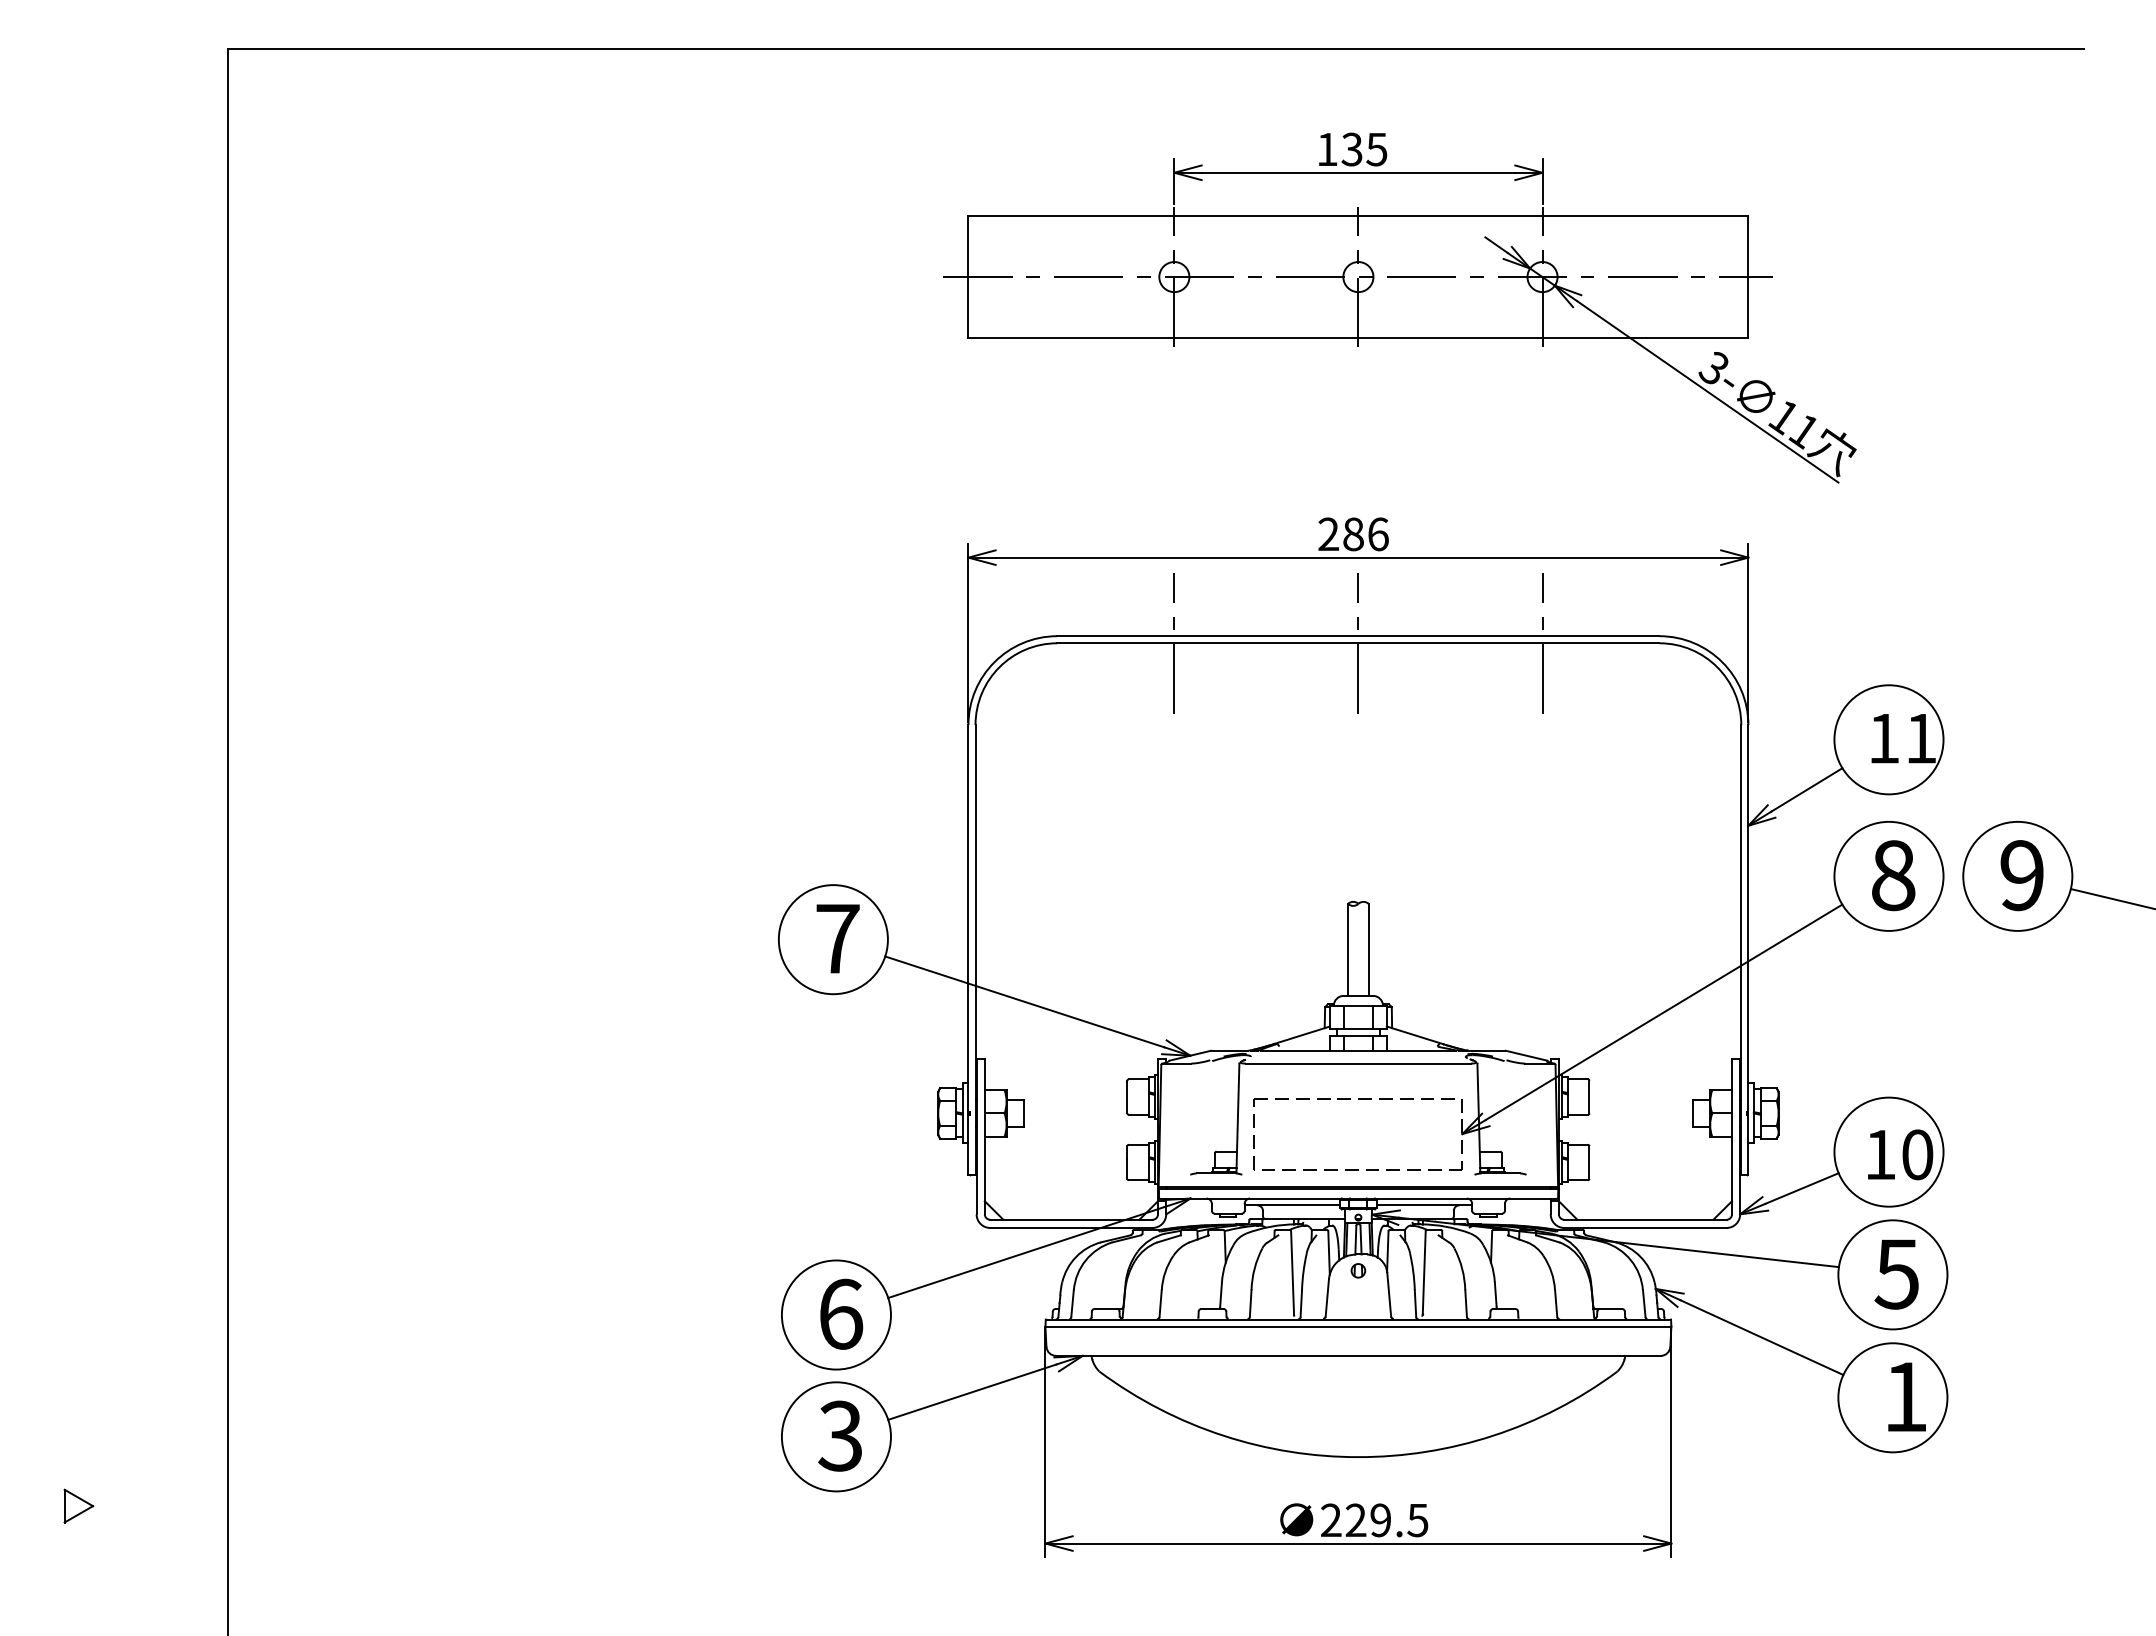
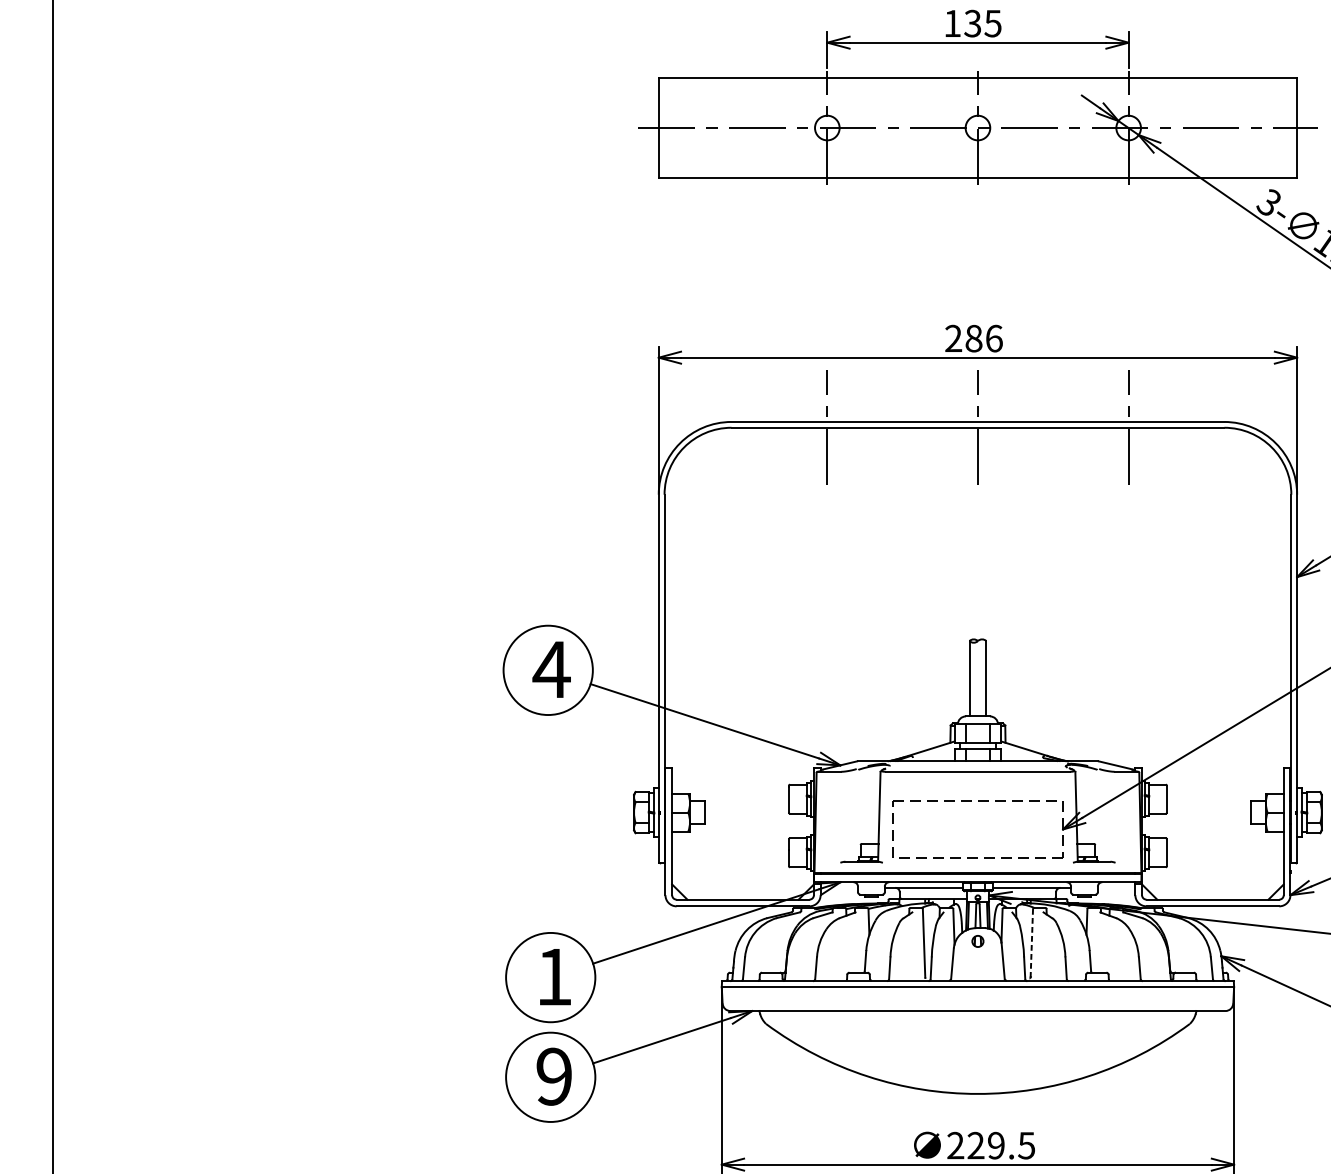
text: (837, 938) -> (551, 669), 7 -> 4
line: (1424, 1272) -> (1032, 942), solid -> dashed
text: (841, 1313) -> (554, 976), 6 -> 1
text: (840, 1435) -> (554, 1076), 3 -> 9

